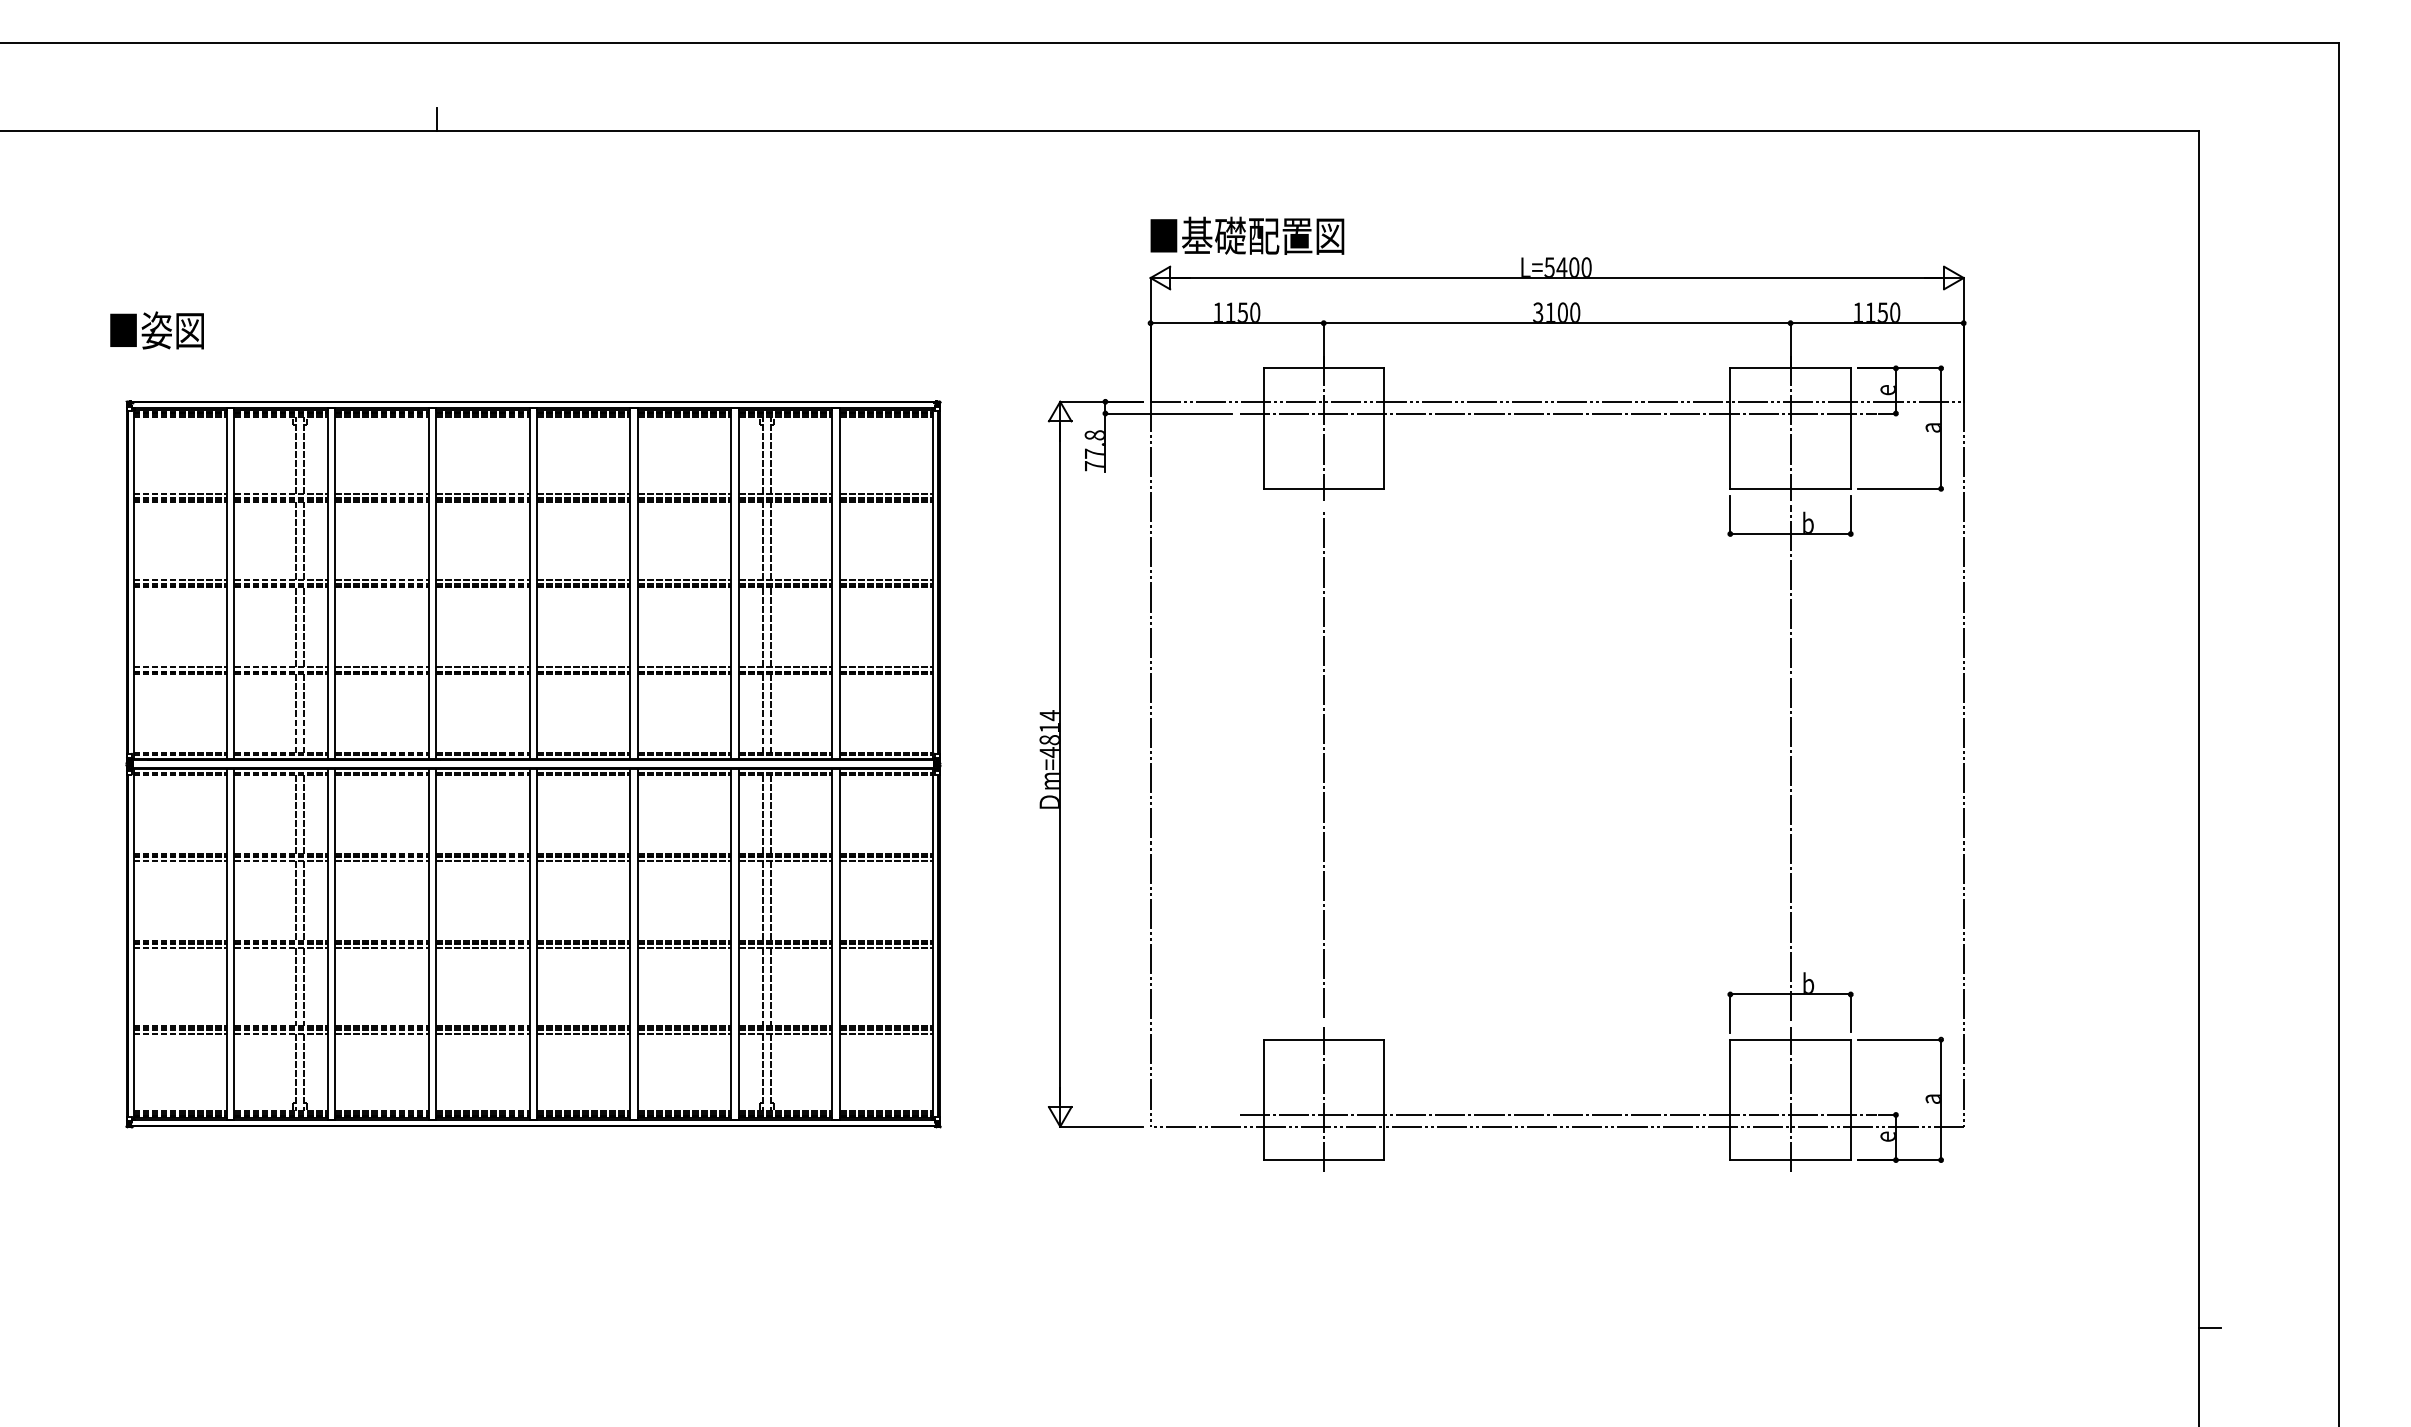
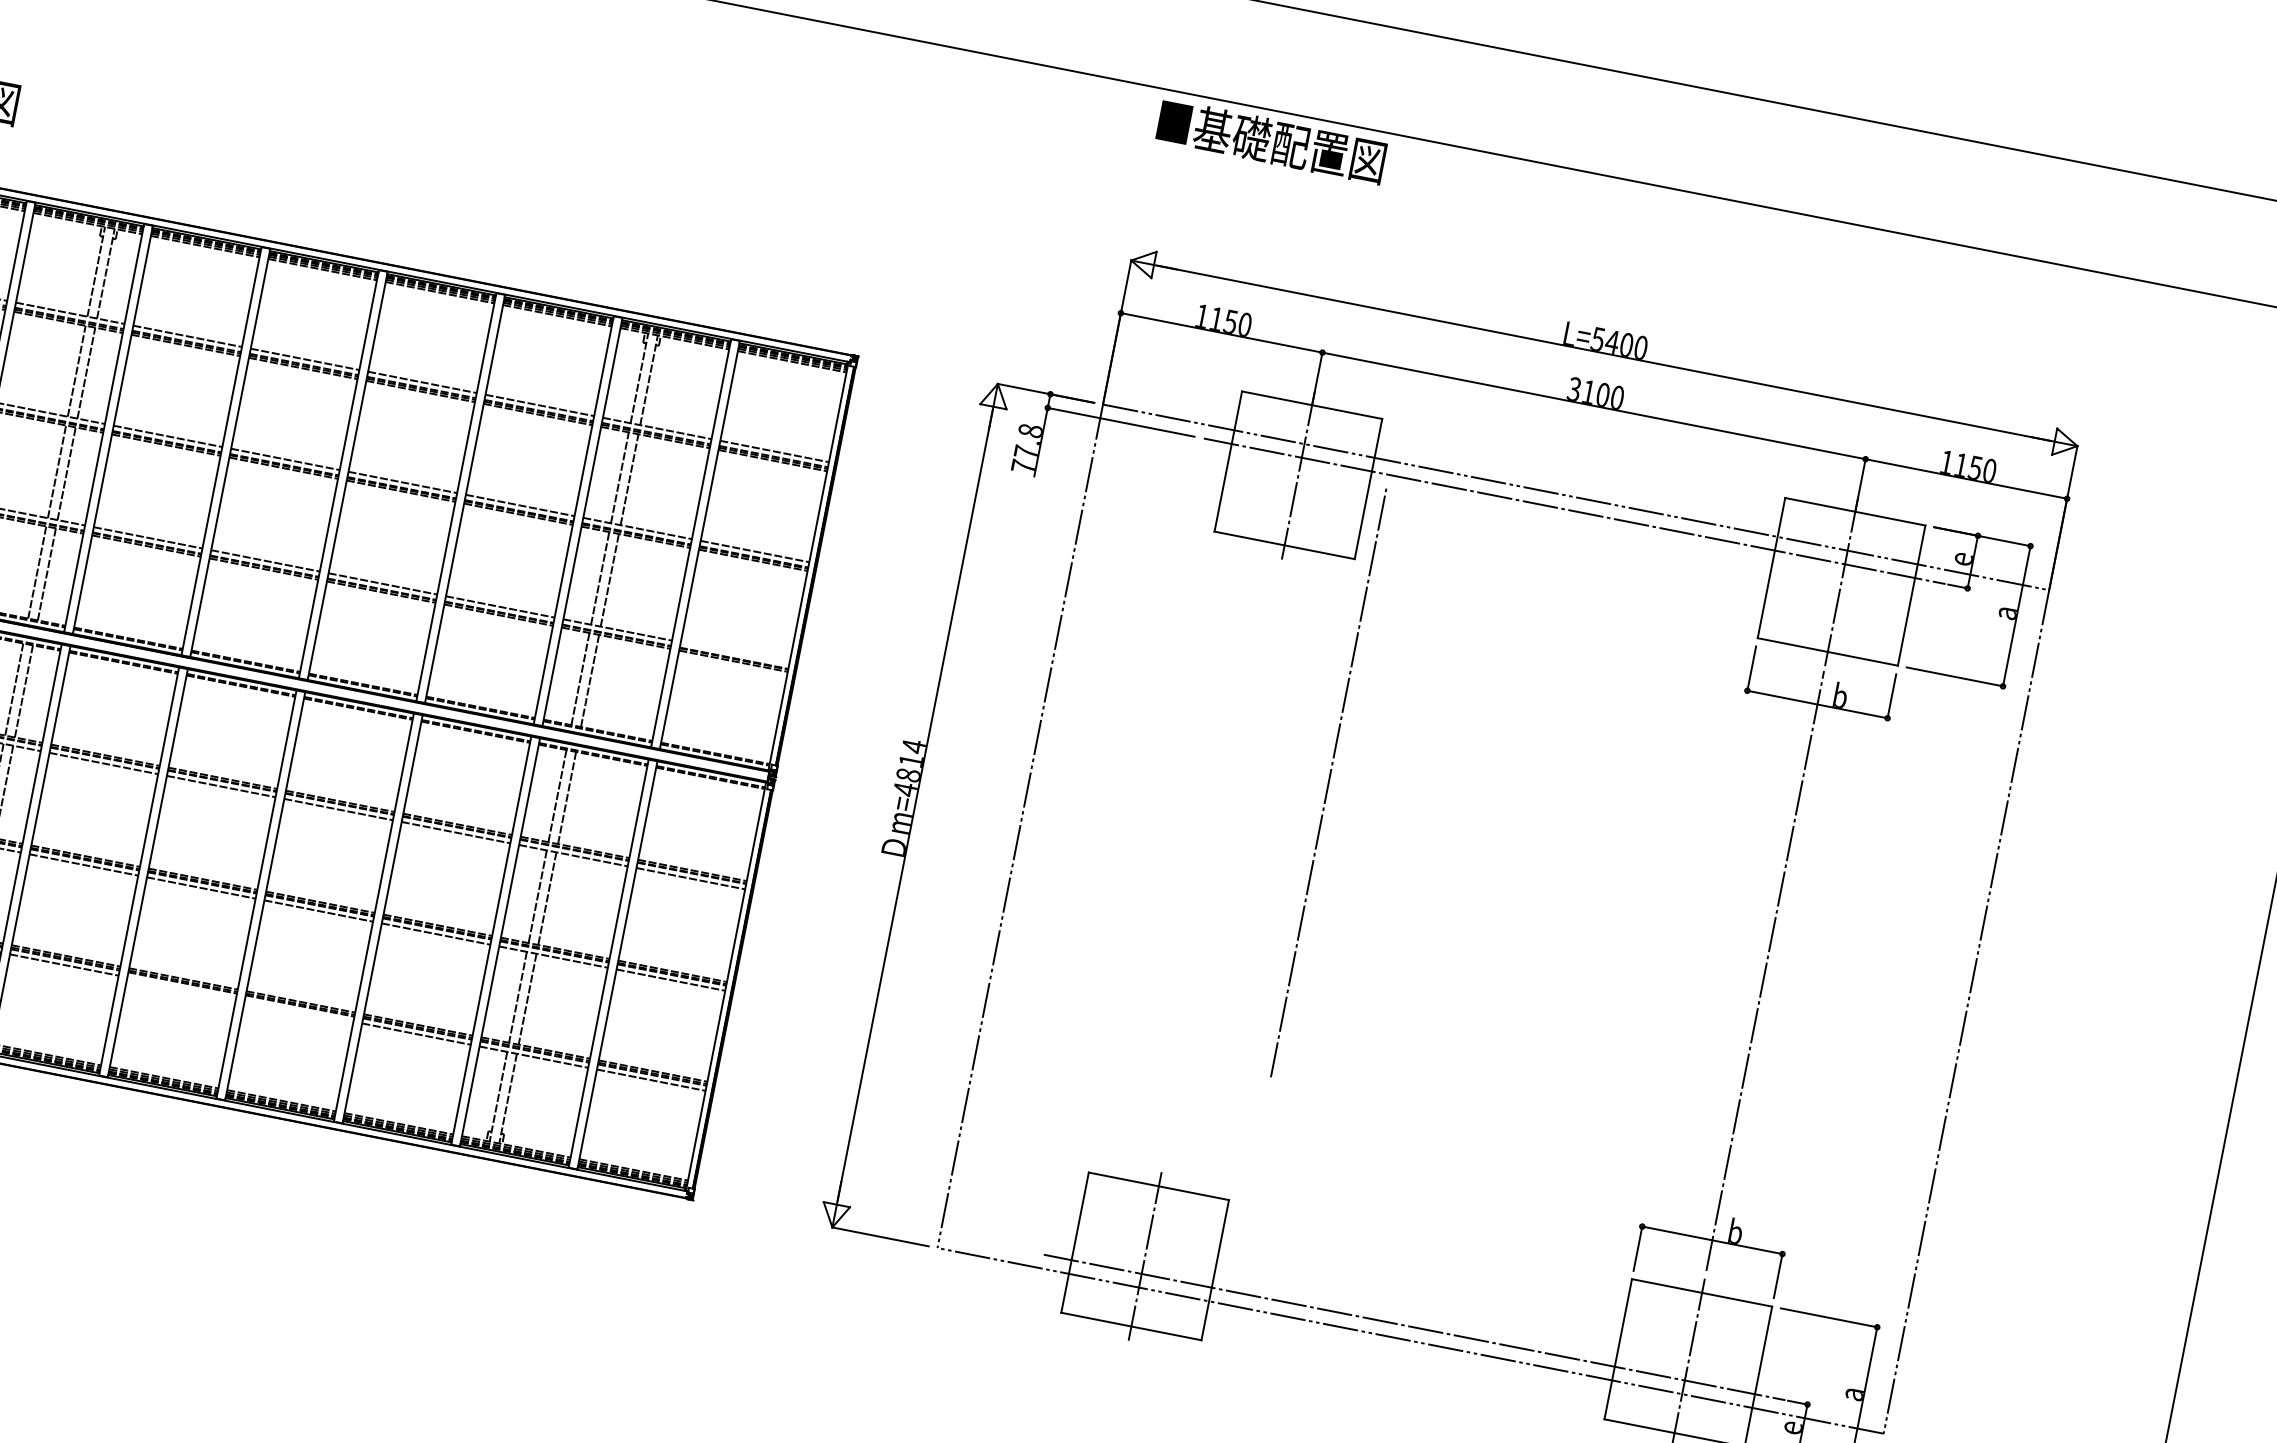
text: (1247, 235) -> (1271, 141), moved
line: (886, 667) -> (735, 653), removed
line: (1323, 764) -> (1328, 781), moved
line: (482, 1034) -> (181, 988), removed
line: (583, 1034) -> (298, 1011), removed

